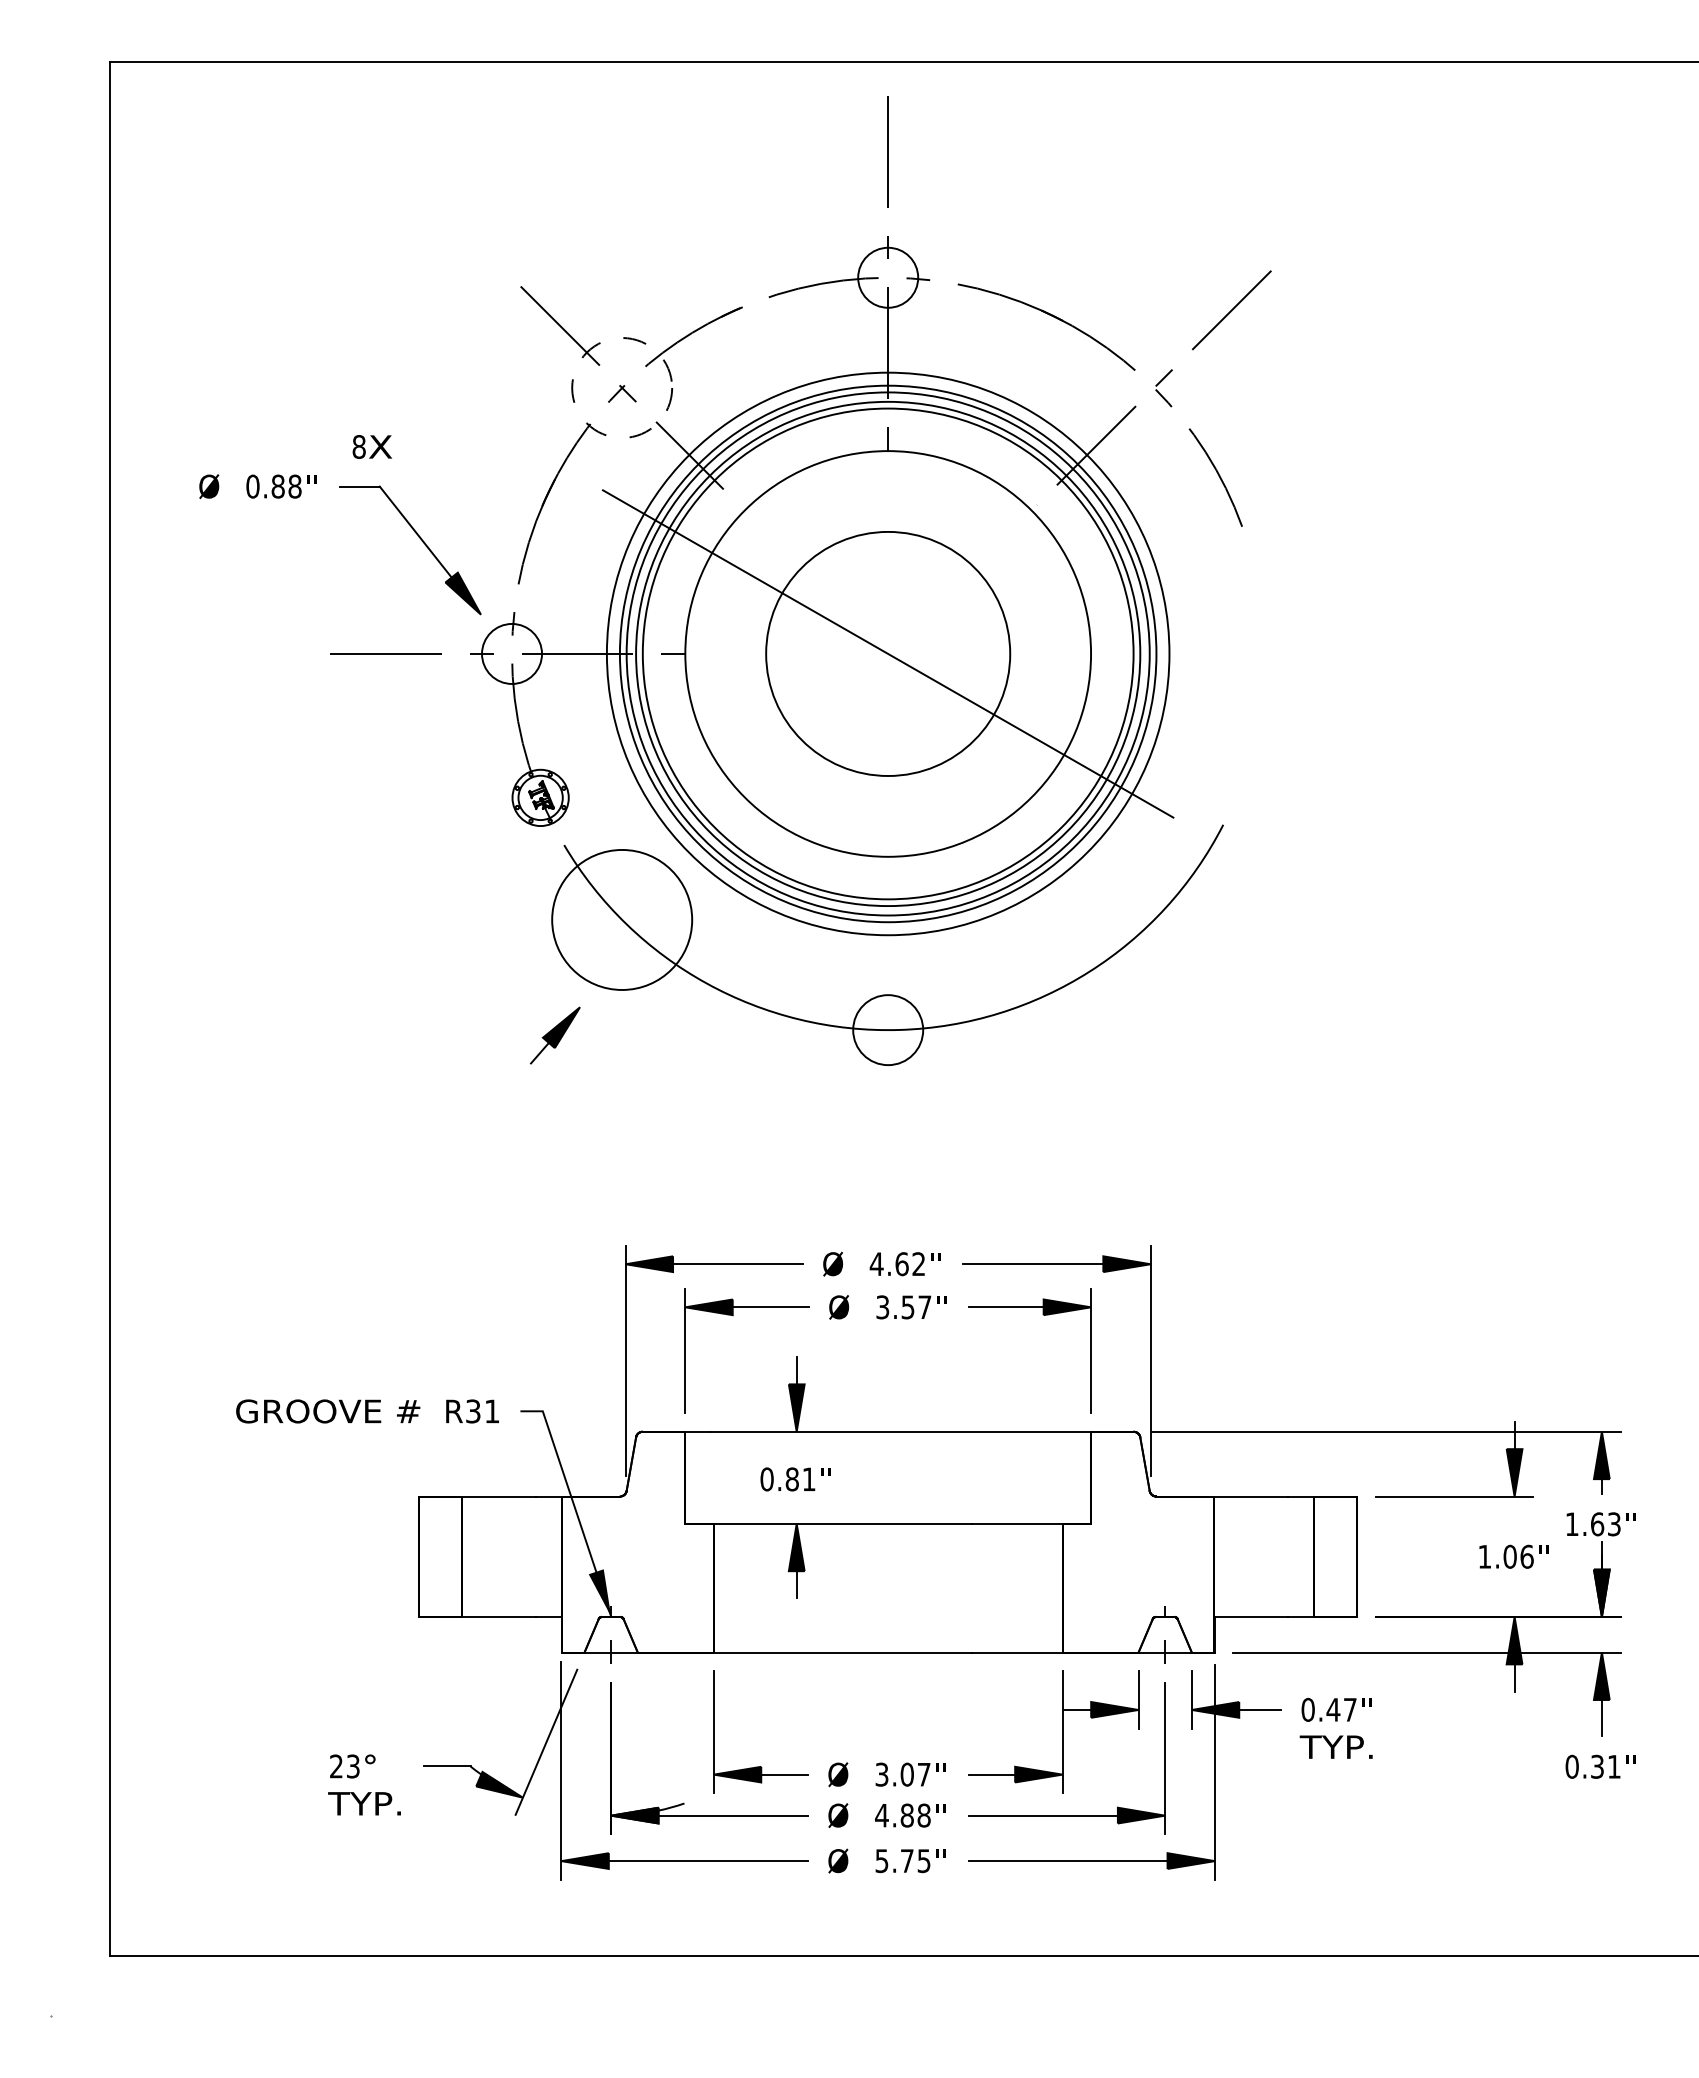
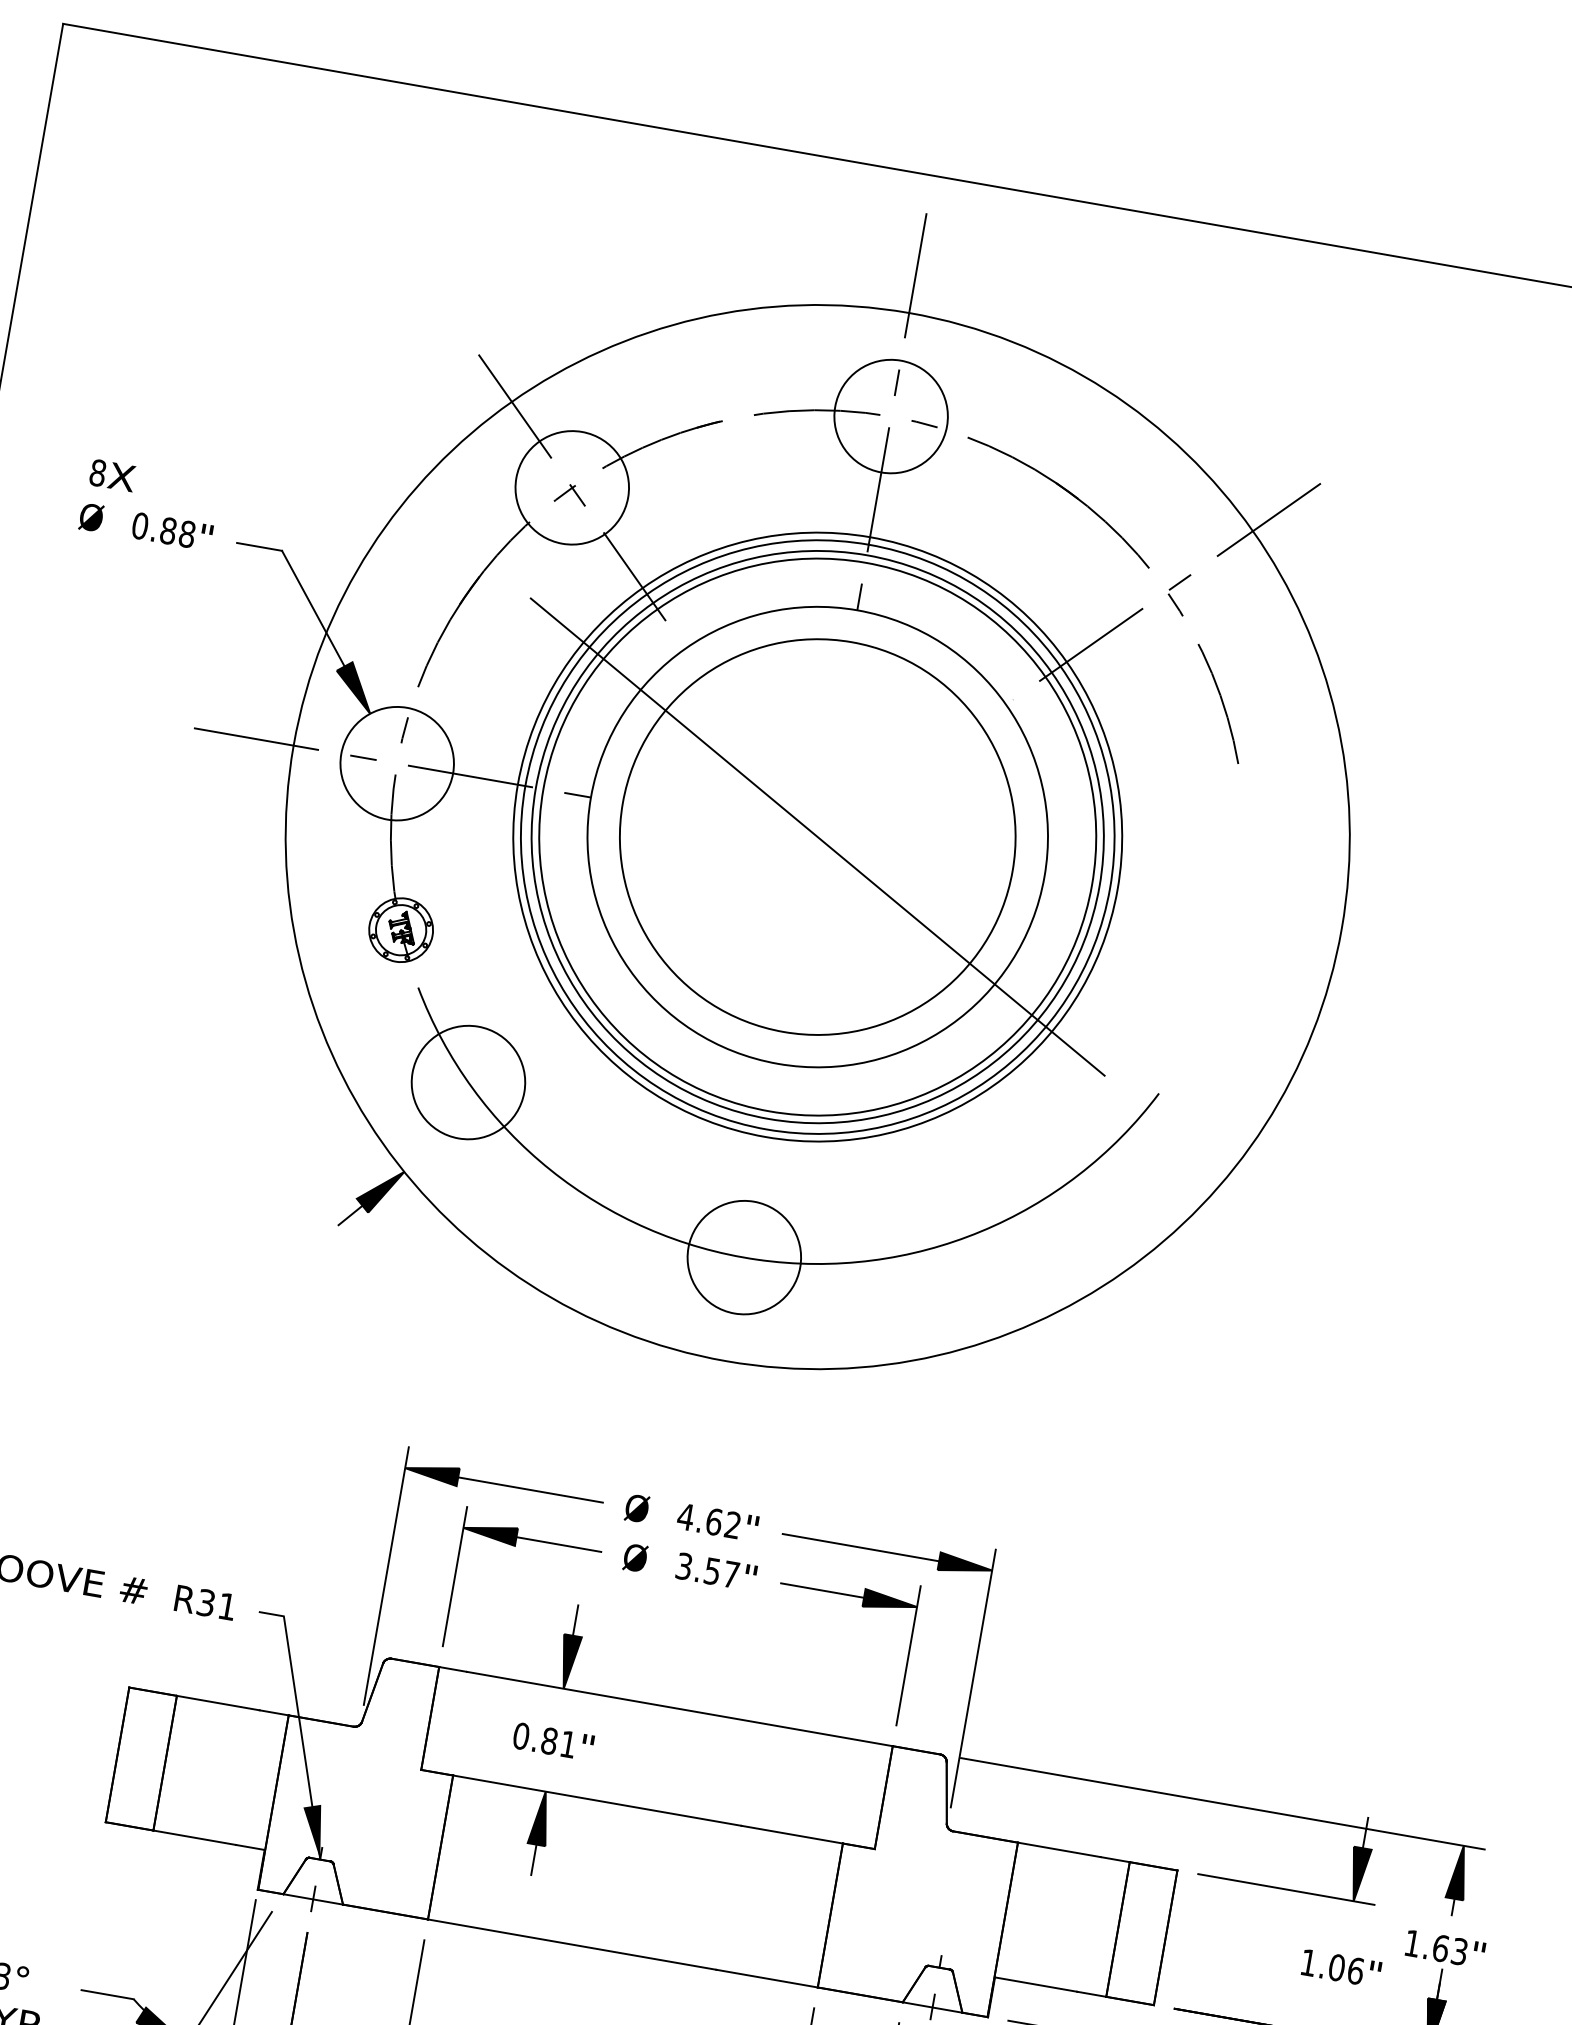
circle: (888, 277) -> (891, 416), size x1.67
circle: (622, 387) -> (572, 487), dashed -> solid
text: (371, 446) -> (111, 474), moved
circle: (512, 653) -> (397, 763), size x1.67
circle: (887, 653) -> (817, 836), size x1.43
circle: (887, 653) -> (817, 836), size x1.67
circle: (622, 919) -> (468, 1082), size x0.71
circle: (888, 1030) -> (744, 1258), size x1.43

